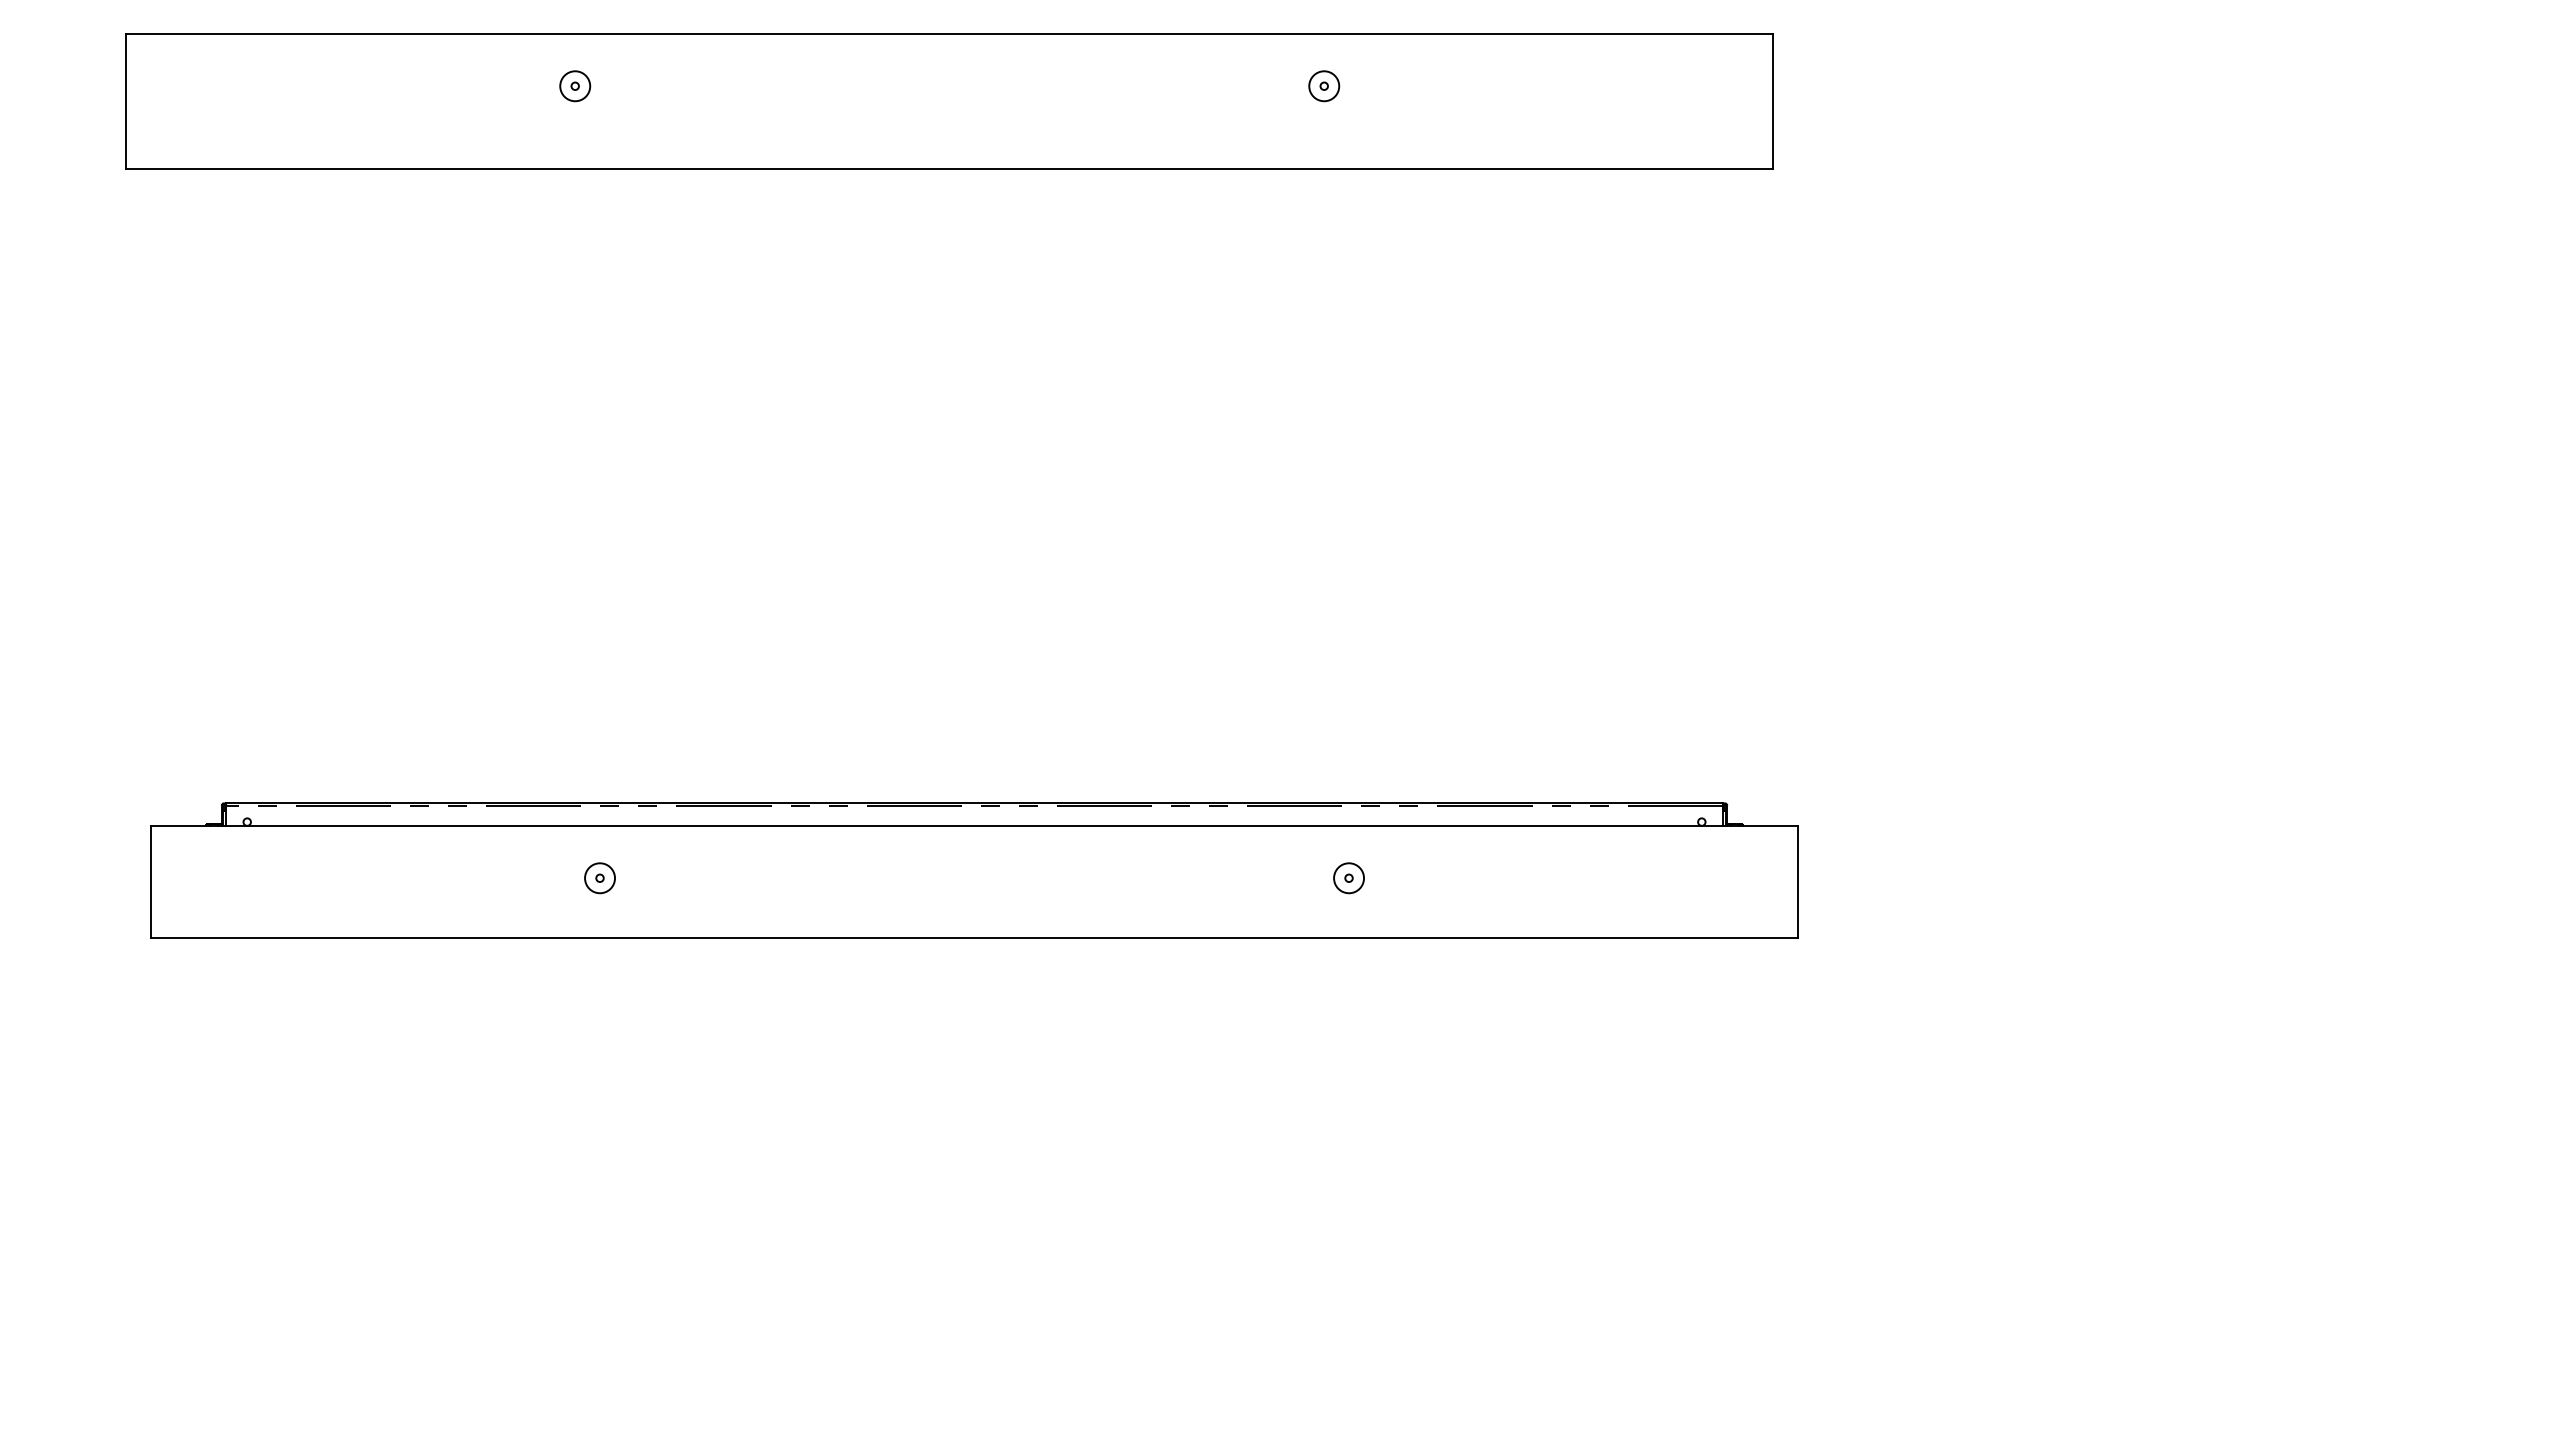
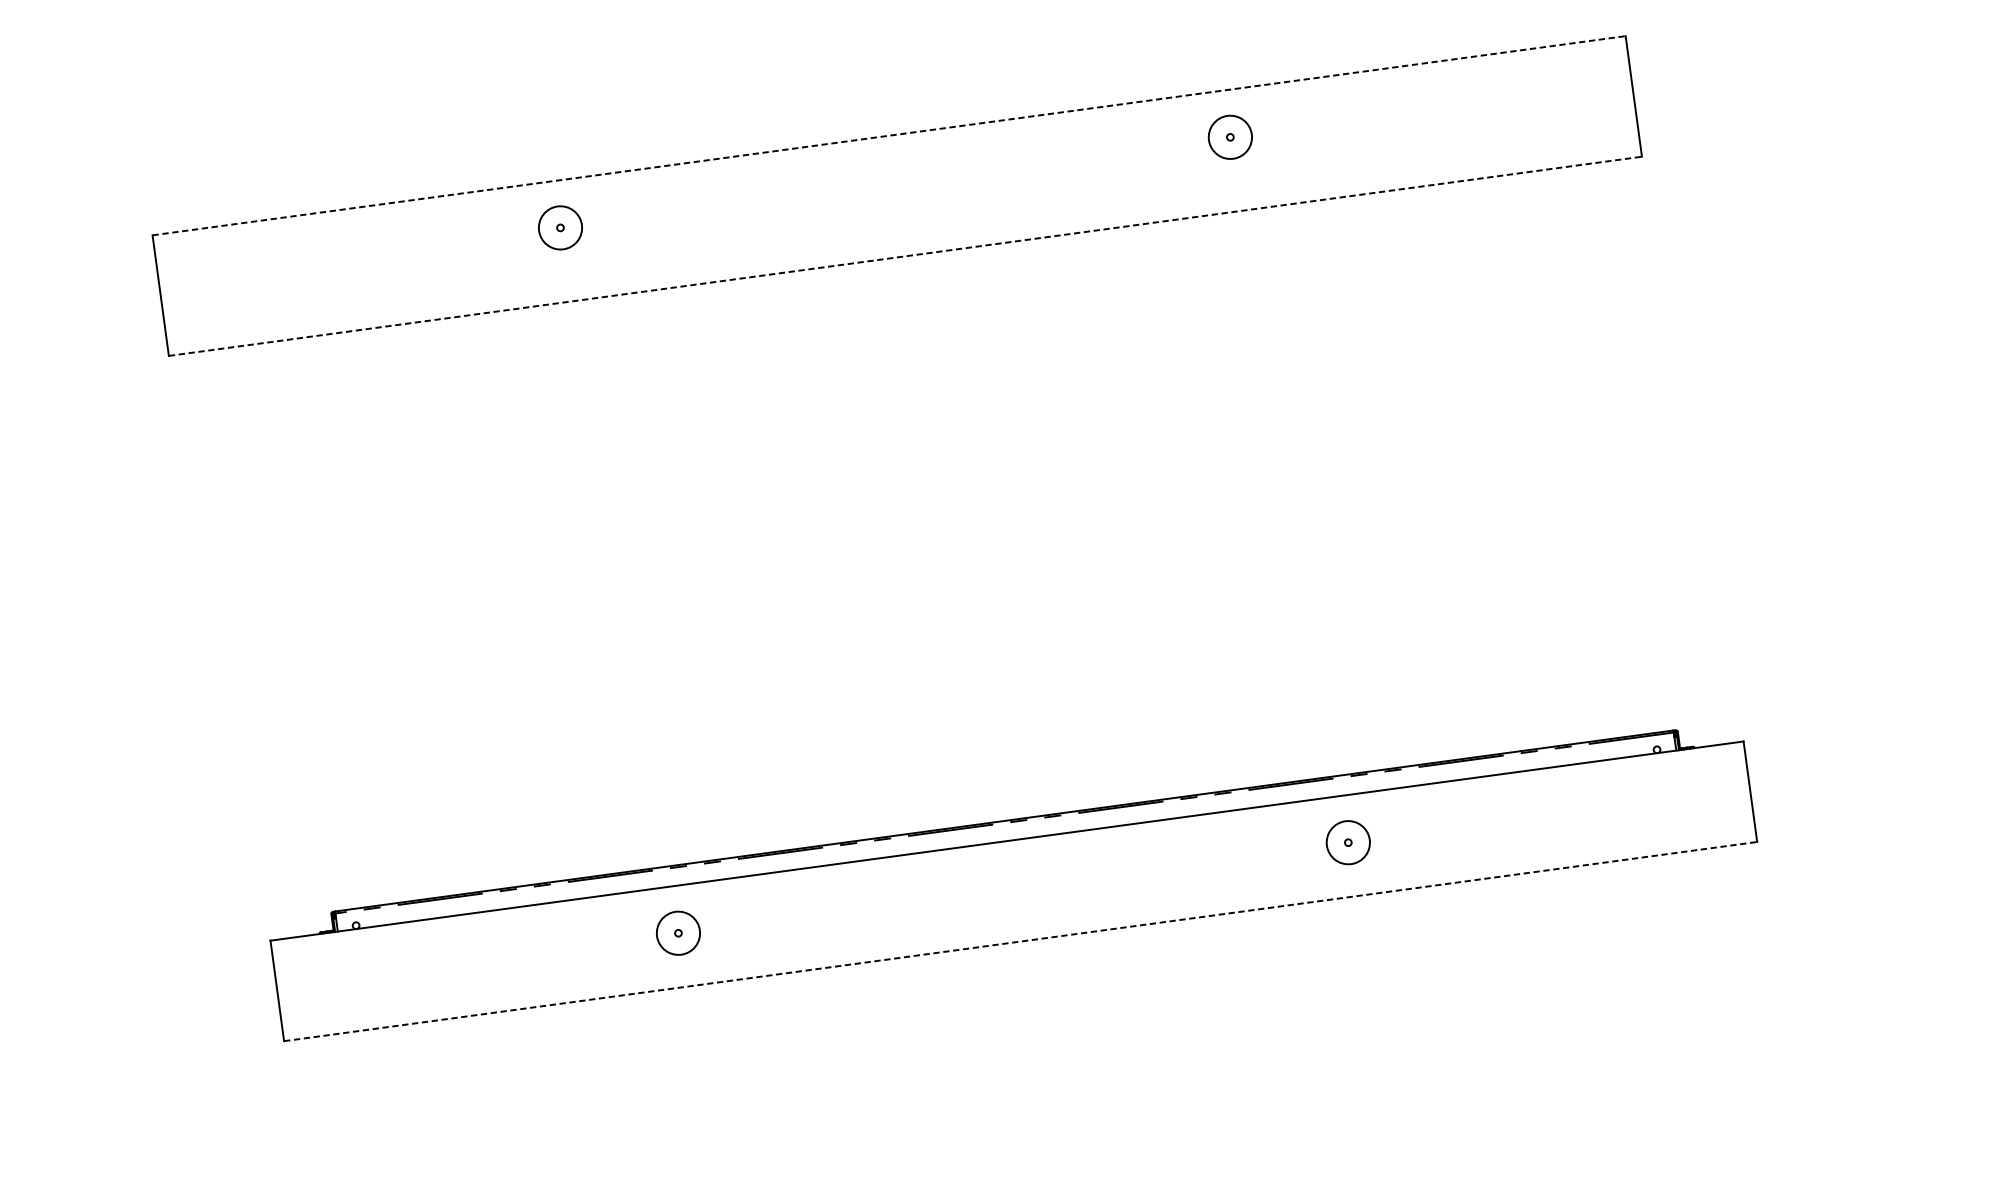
line: (949, 33) -> (888, 135), solid -> dashed
circle: (575, 86) -> (560, 228), size x1.6
circle: (1324, 86) -> (1230, 137), size x1.6
line: (949, 168) -> (905, 256), solid -> dashed
circle: (600, 878) -> (678, 933), size x1.6
circle: (1349, 878) -> (1348, 842), size x1.6
line: (974, 938) -> (1020, 941), solid -> dashed

